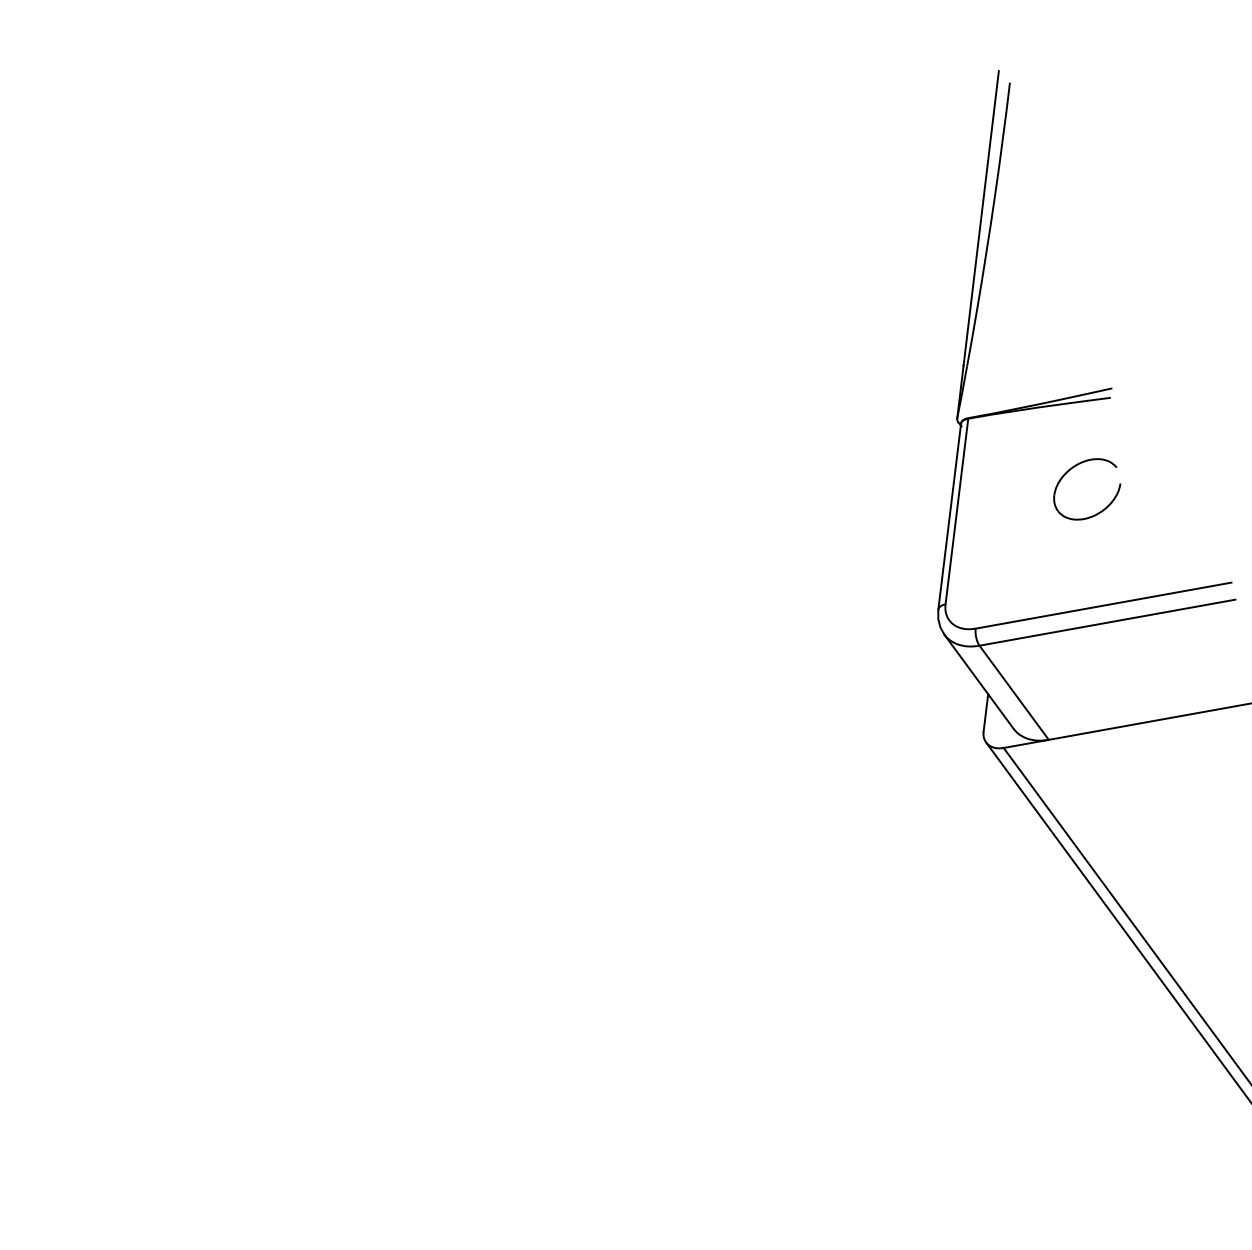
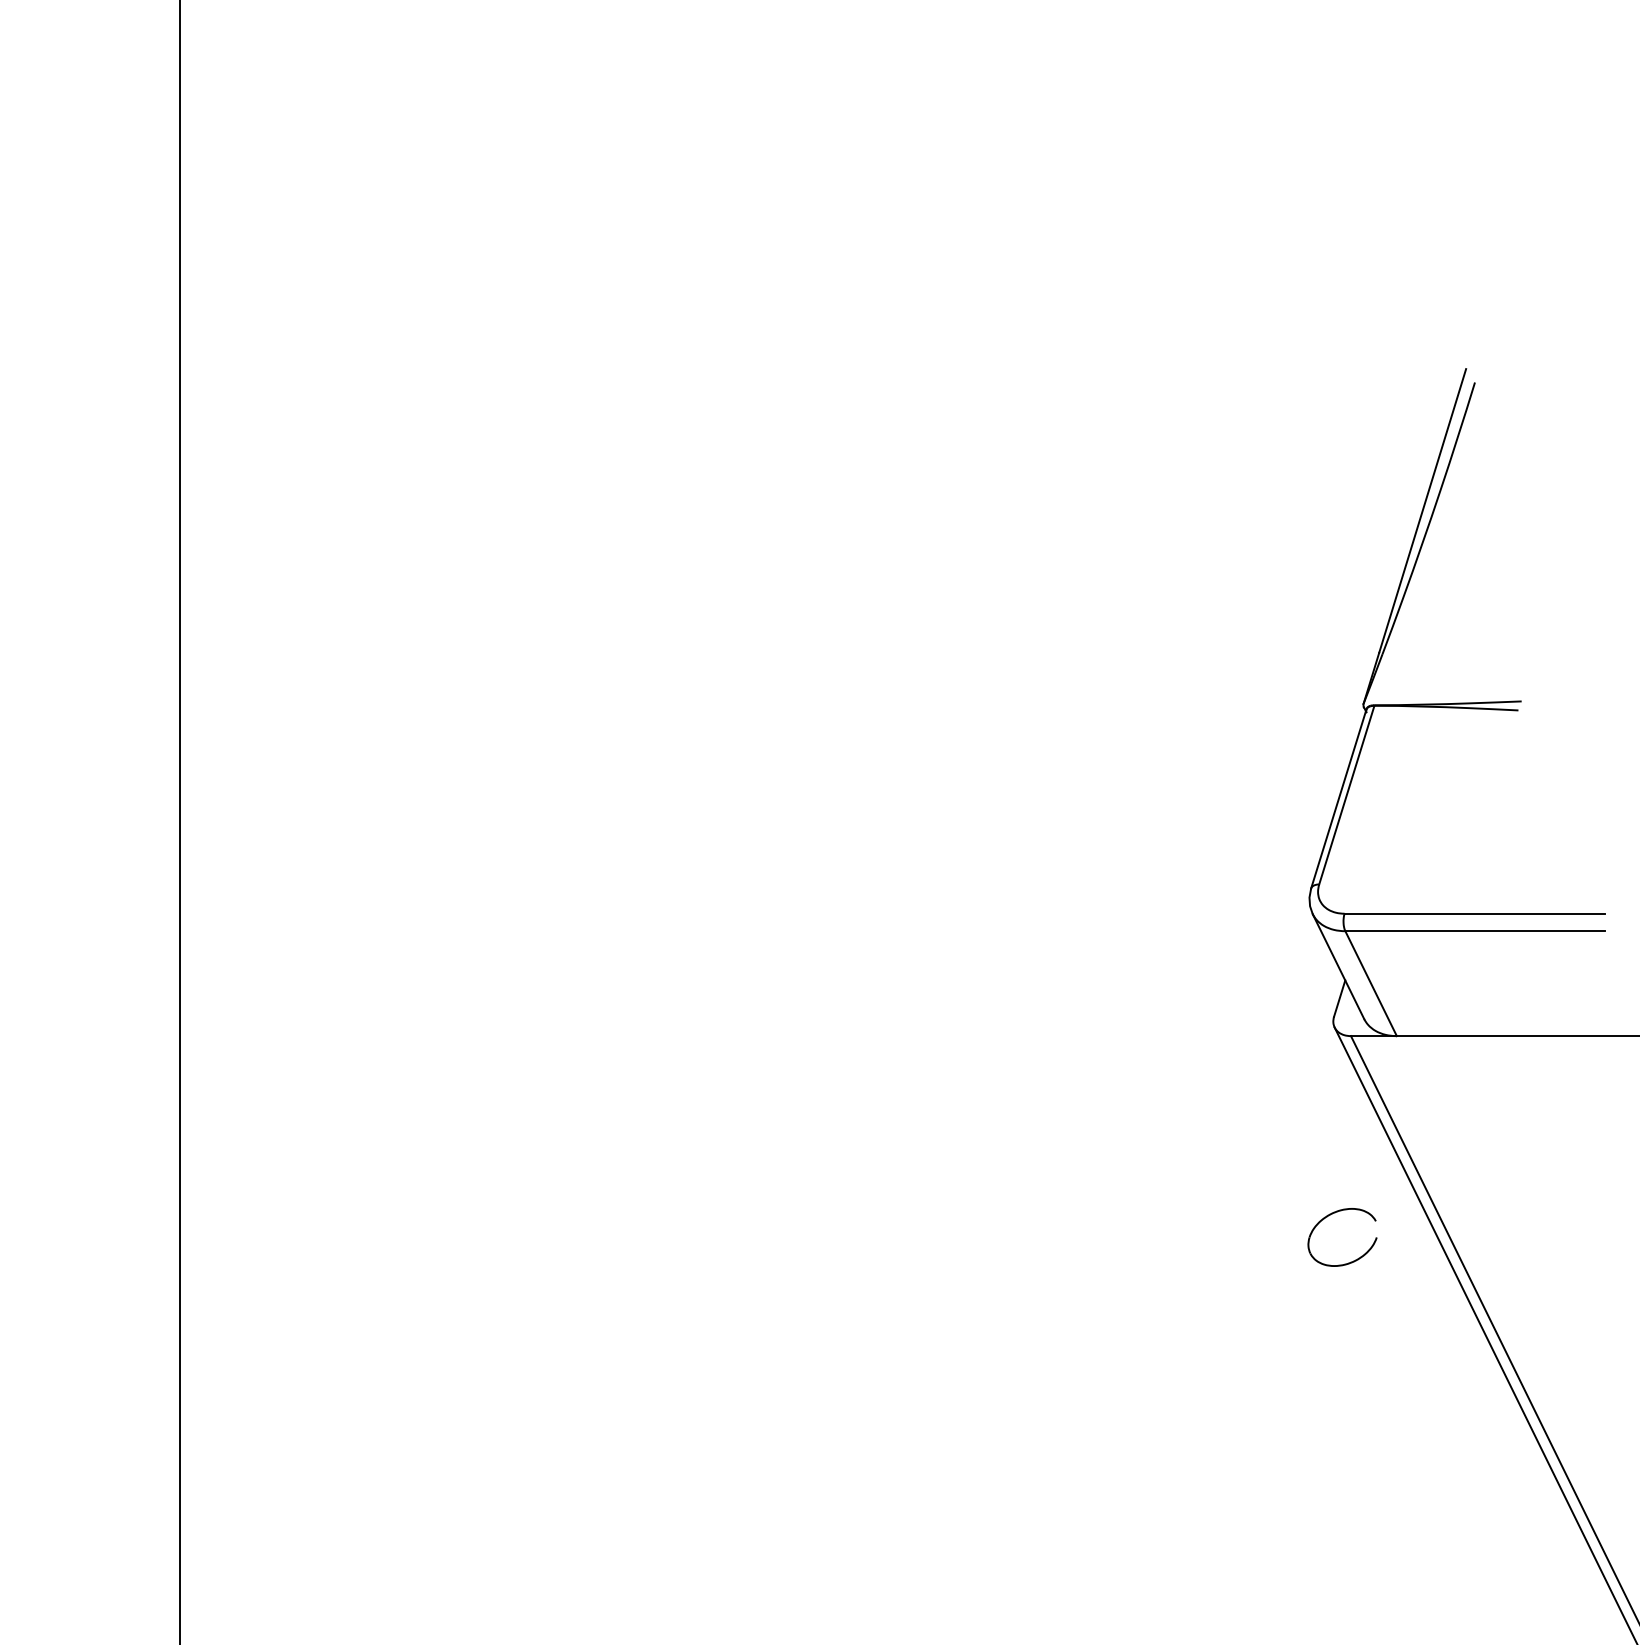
part: (1075, 467) -> (1335, 1213), moved

